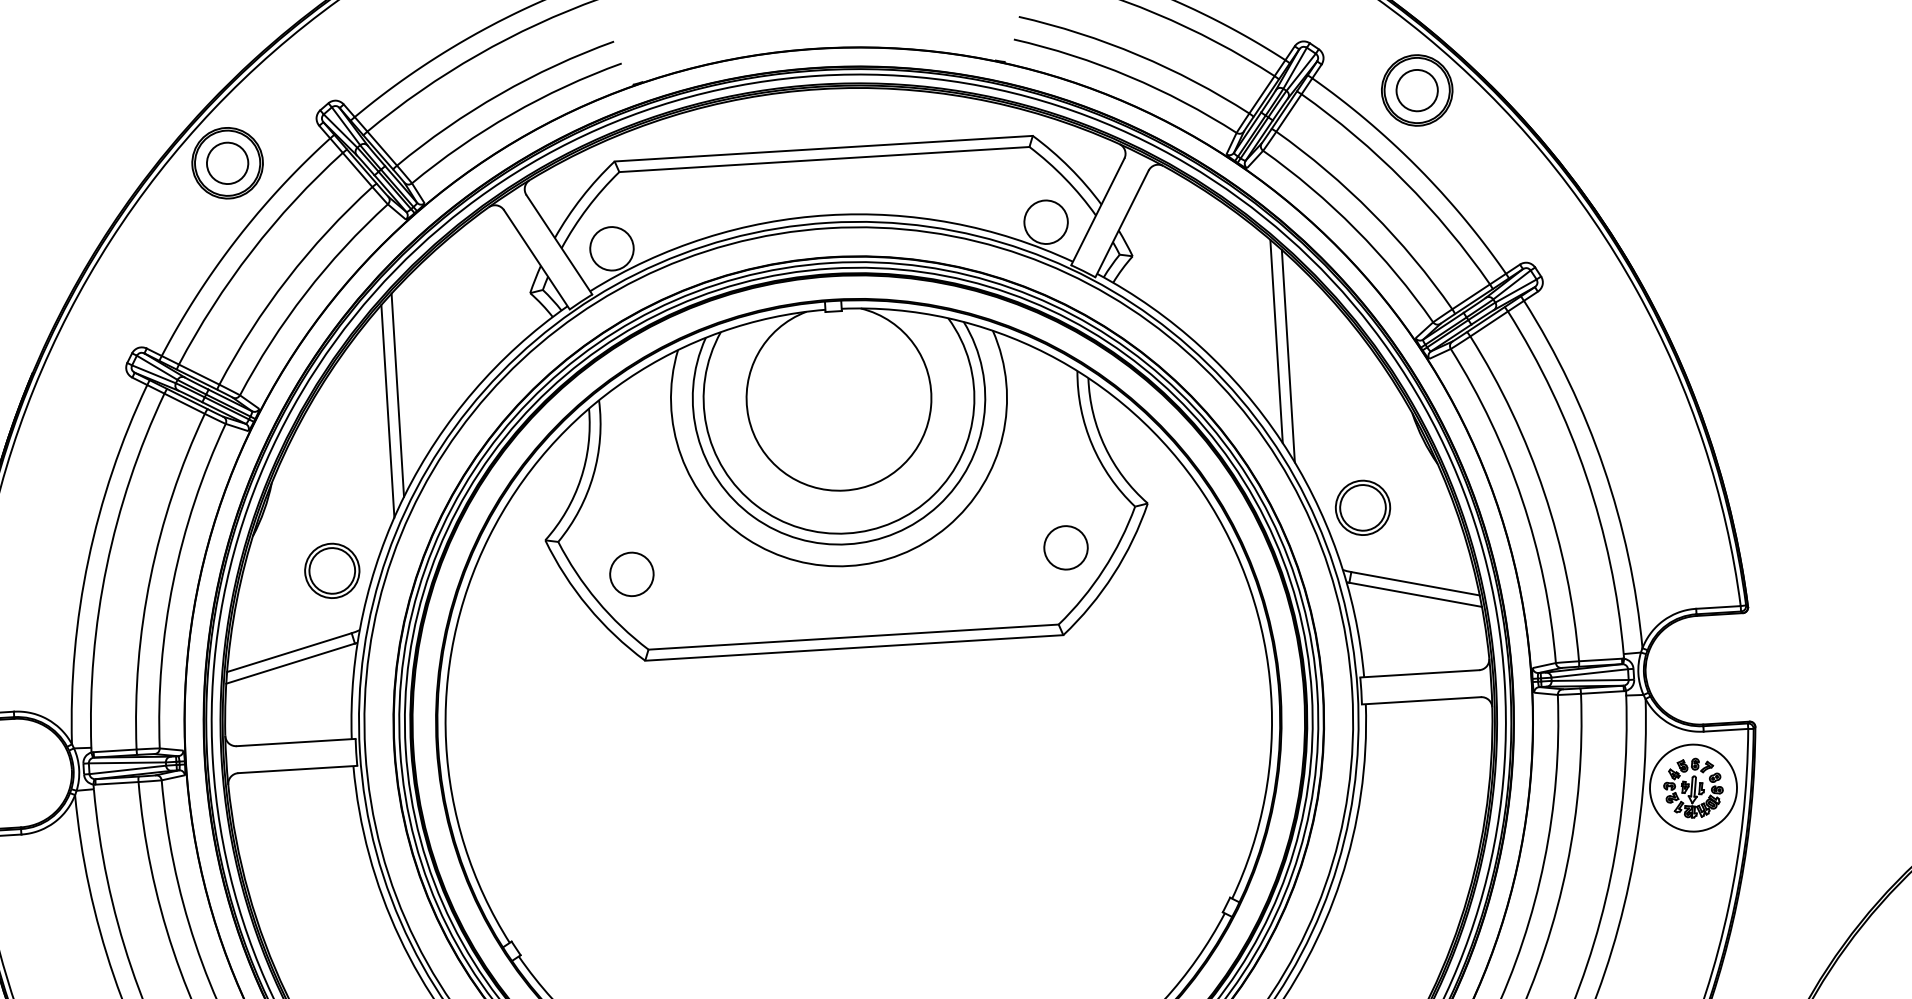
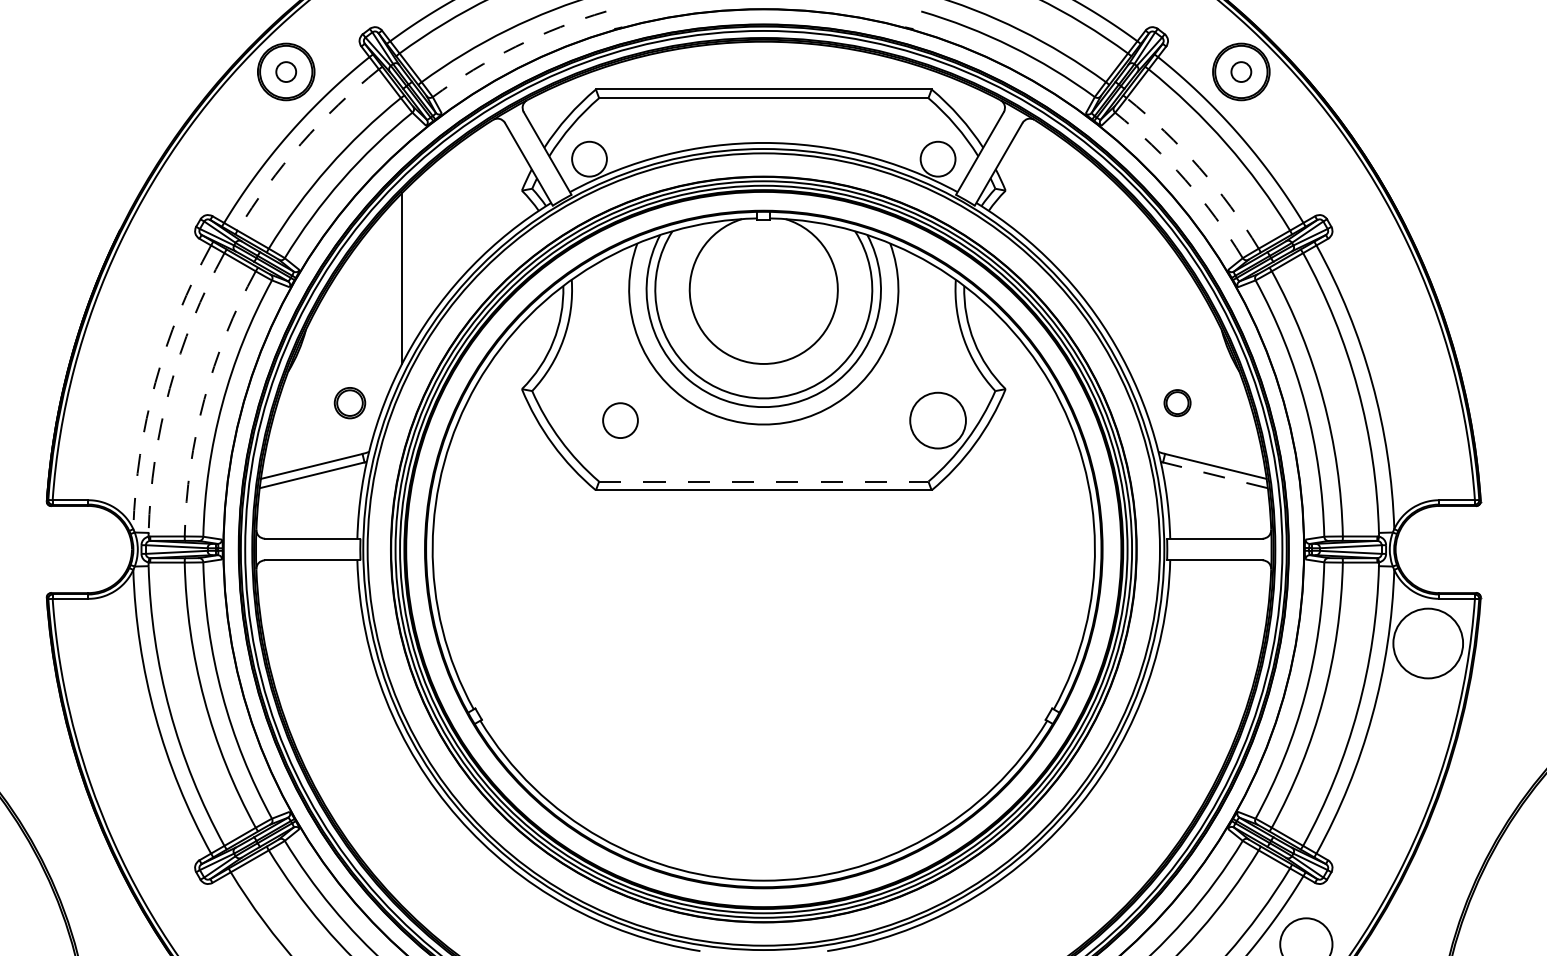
circle: (1416, 89) -> (1240, 71), size x0.6
arc: (511, 114) -> (515, 46), solid -> dashed
circle: (226, 162) -> (285, 71), size x0.6
arc: (1372, 212) -> (1199, 167), solid -> dashed
arc: (1355, 228) -> (1185, 179), solid -> dashed
arc: (252, 251) -> (301, 143), solid -> dashed
line: (1276, 341) -> (1116, 265), removed
line: (1288, 355) -> (1125, 277), removed
line: (398, 394) -> (411, 265), removed
part: (1362, 507) -> (1177, 402), size x0.6
circle: (1065, 547) -> (937, 420), size x1.6
arc: (88, 559) -> (155, 382), solid -> dashed
arc: (106, 566) -> (169, 388), solid -> dashed
part: (331, 570) -> (349, 402), size x0.7
circle: (631, 574) -> (620, 420), moved
arc: (150, 577) -> (204, 399), solid -> dashed
line: (1415, 595) -> (1215, 475), solid -> dashed
line: (853, 636) -> (763, 481), solid -> dashed
part: (1693, 788) -> (1428, 643), removed

